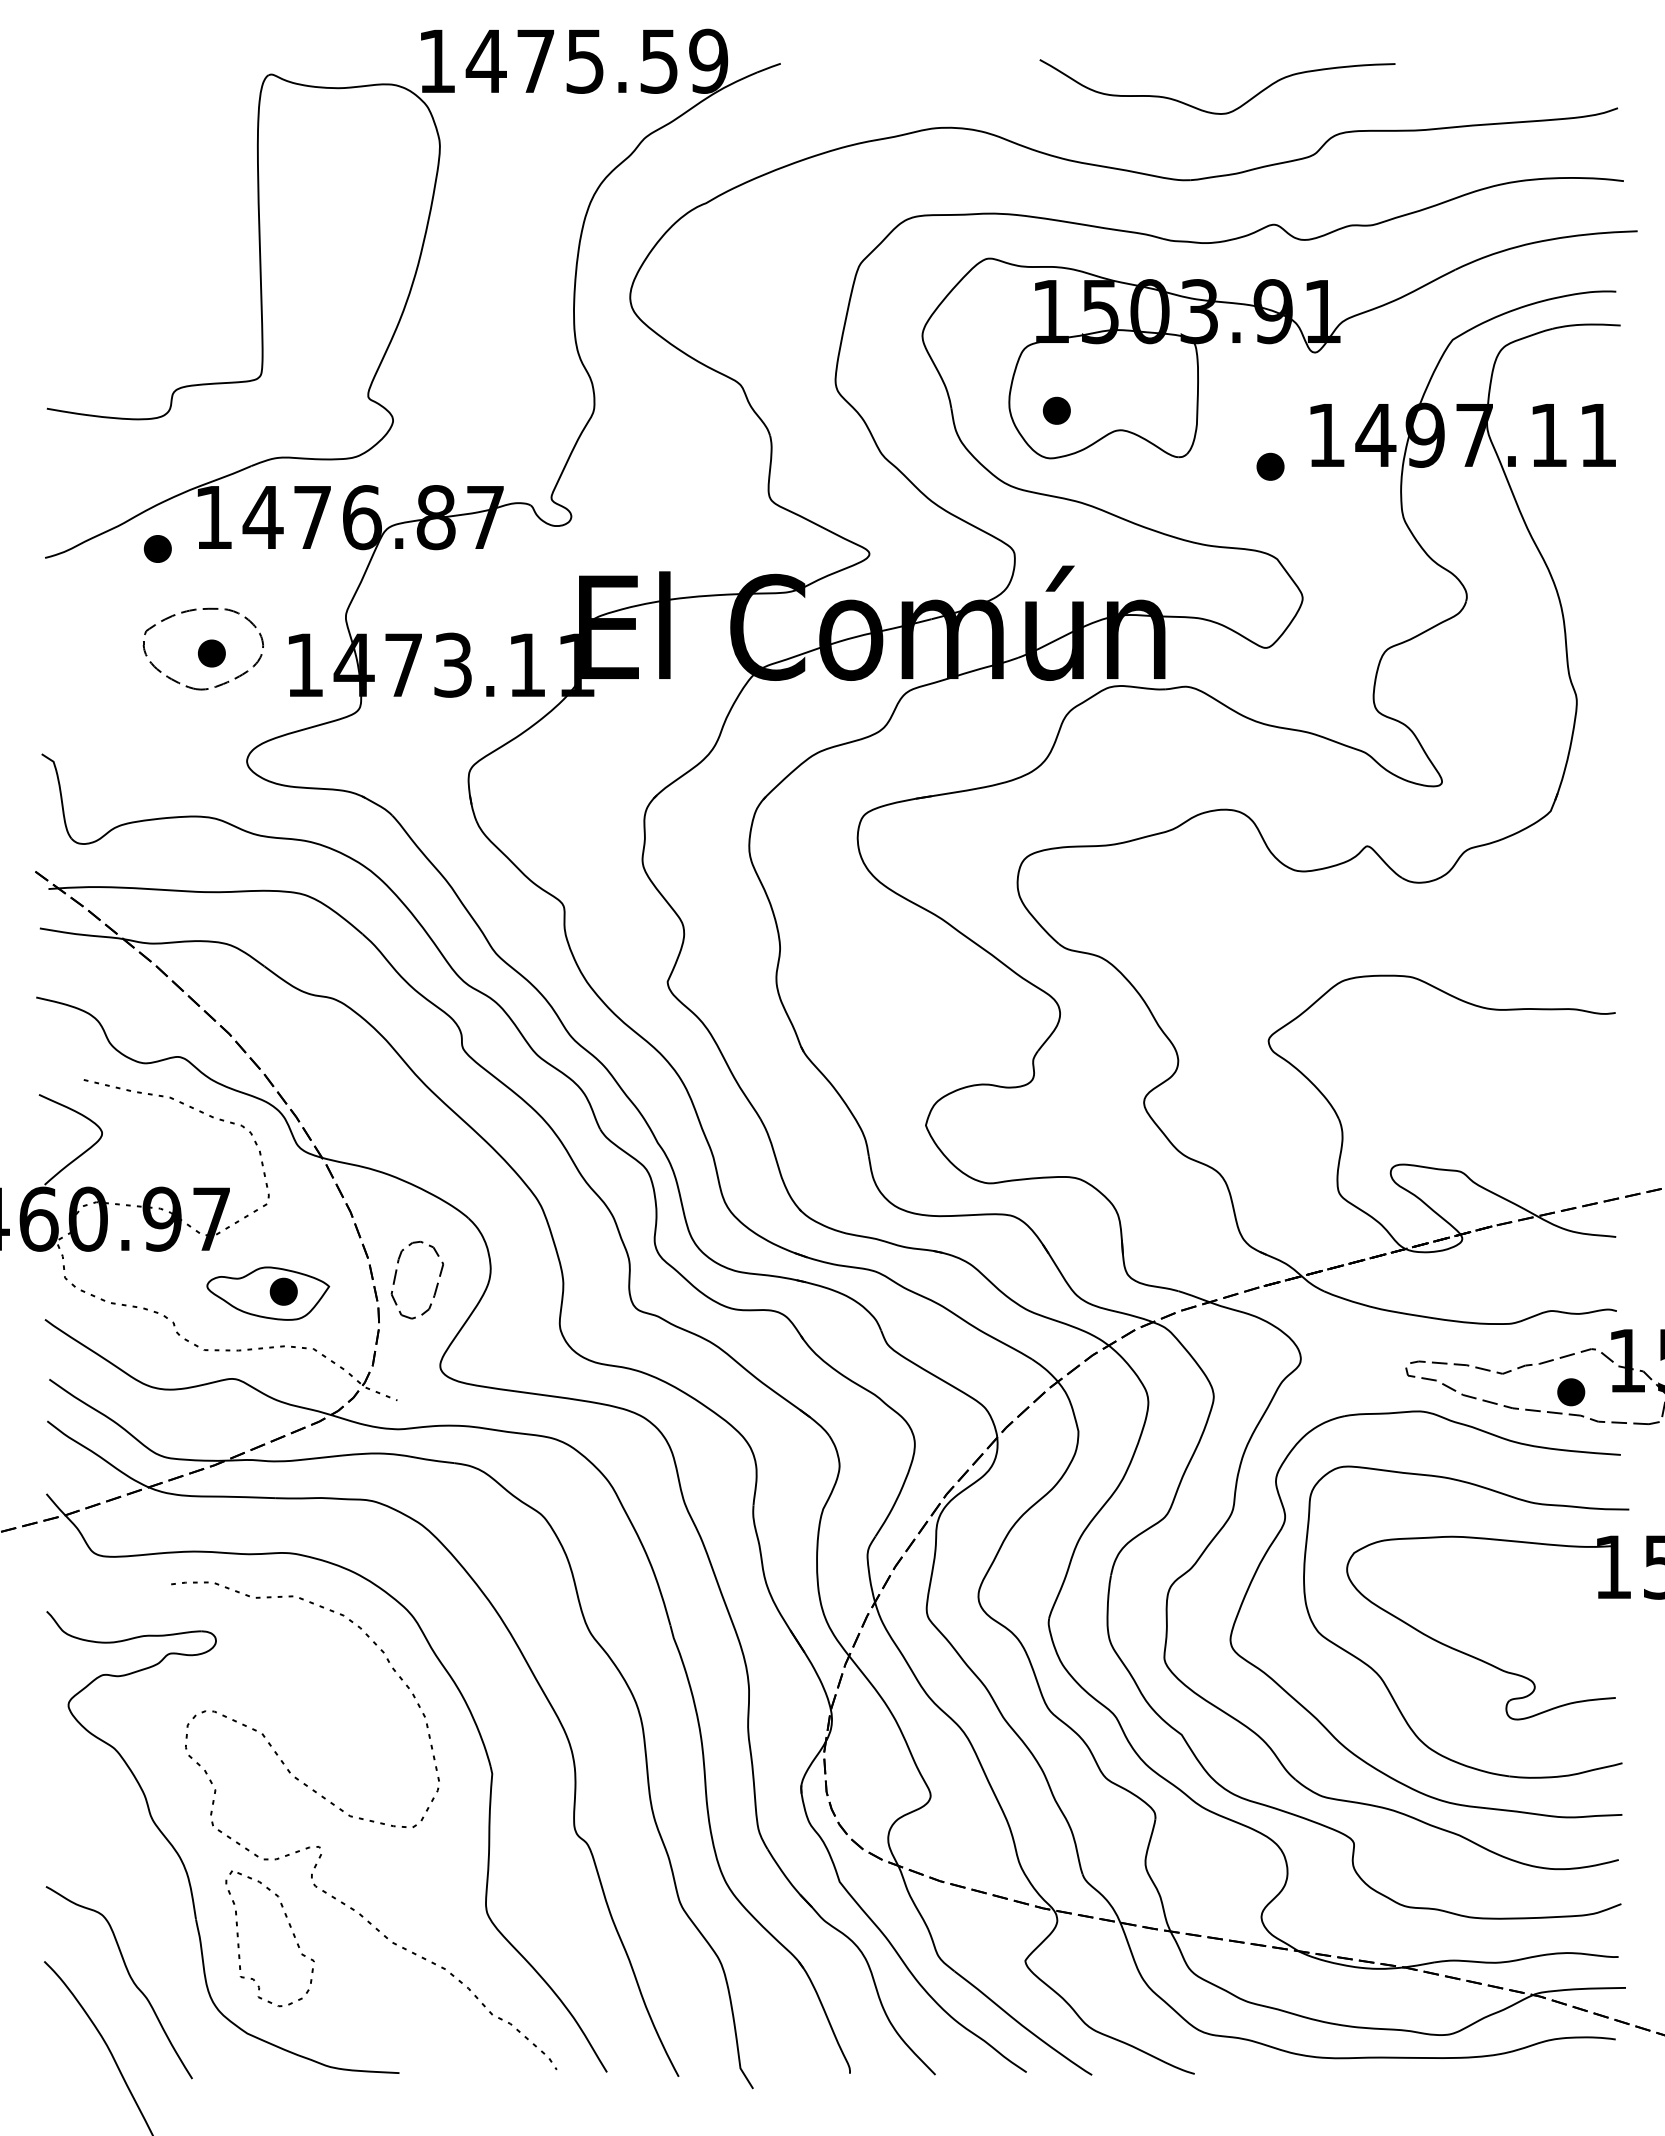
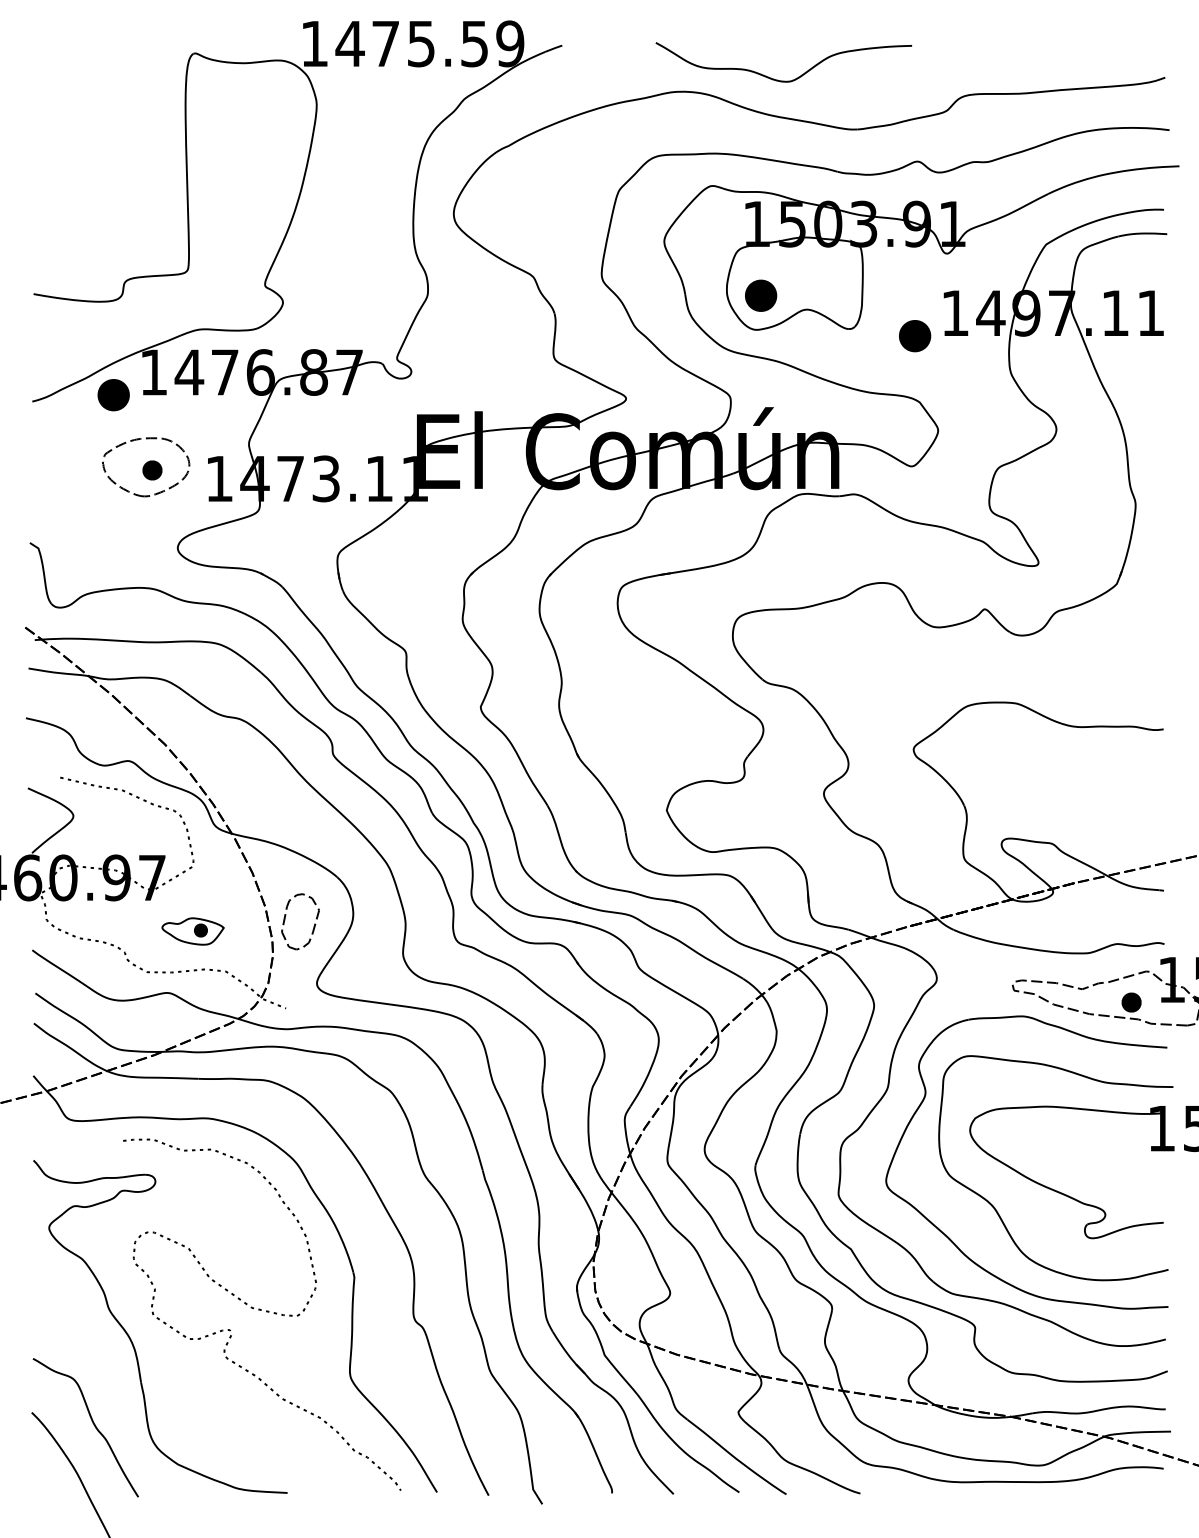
curve: (1210, 111) -> (778, 80), moved
part: (1056, 410) -> (760, 295), size x1.6
part: (1270, 466) -> (914, 335), size x1.6
part: (157, 548) -> (113, 394), size x1.6
part: (268, 1293) -> (193, 931), size x0.7
part: (289, 1926) -> (208, 1387), removed

